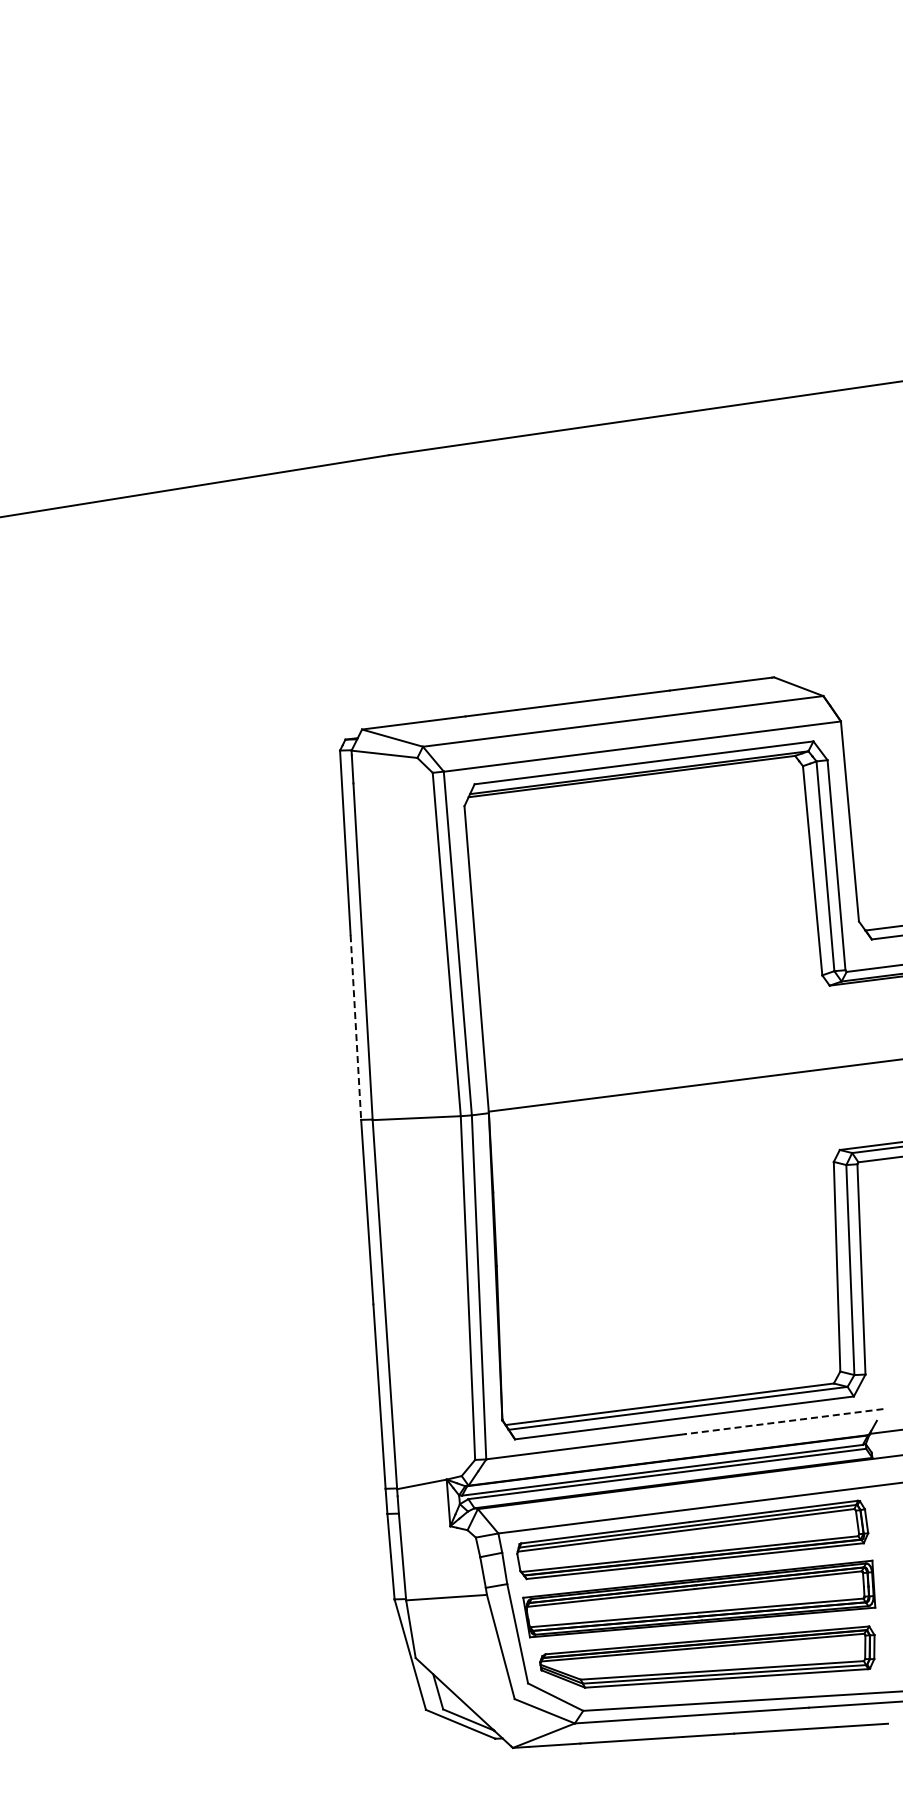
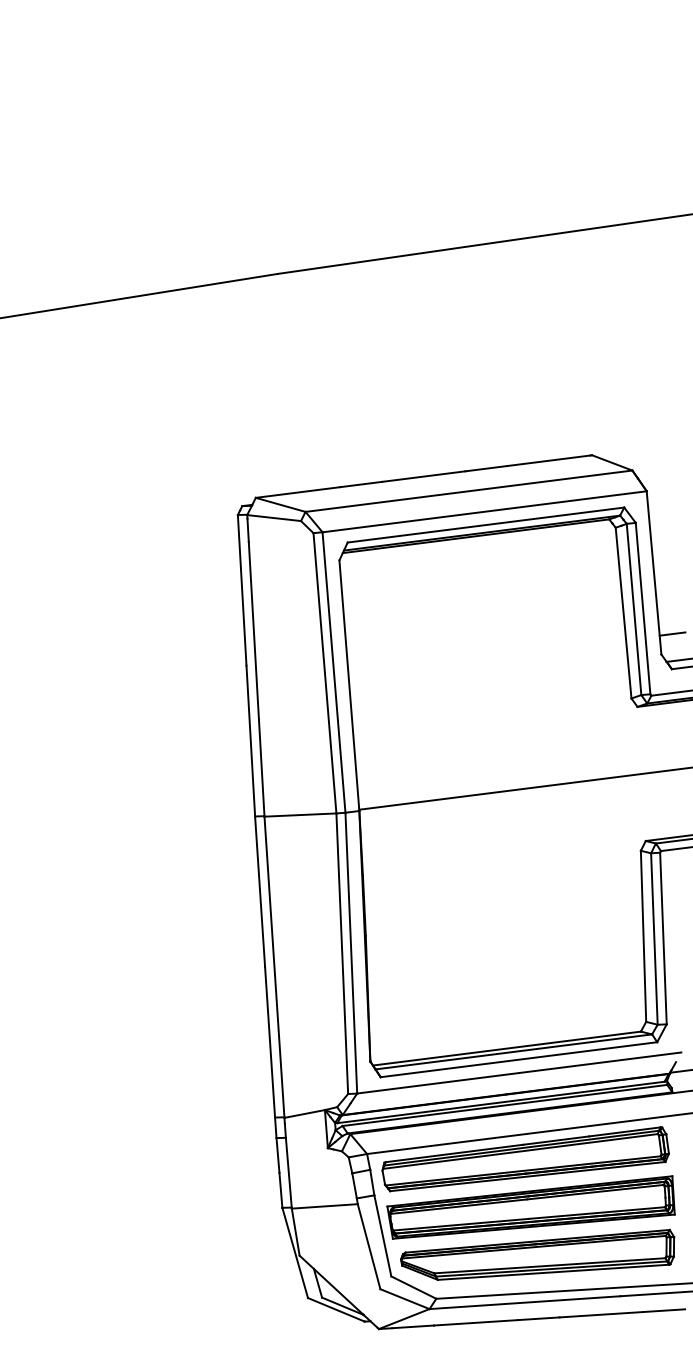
line: (872, 896) -> (672, 634), added
line: (355, 1028) -> (250, 741), dashed -> solid
line: (783, 1421) -> (599, 1062), dashed -> solid

